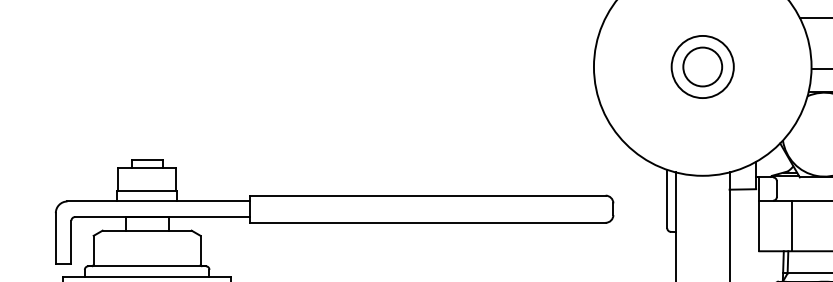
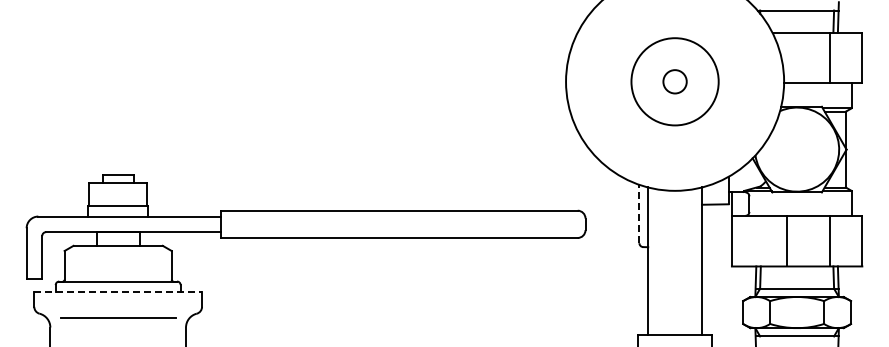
circle: (702, 66) -> (674, 81), size x0.6
circle: (702, 66) -> (674, 81), size x1.4
line: (667, 198) -> (639, 213), solid -> dashed
line: (791, 225) -> (786, 240), moved
line: (147, 277) -> (118, 292), solid -> dashed

